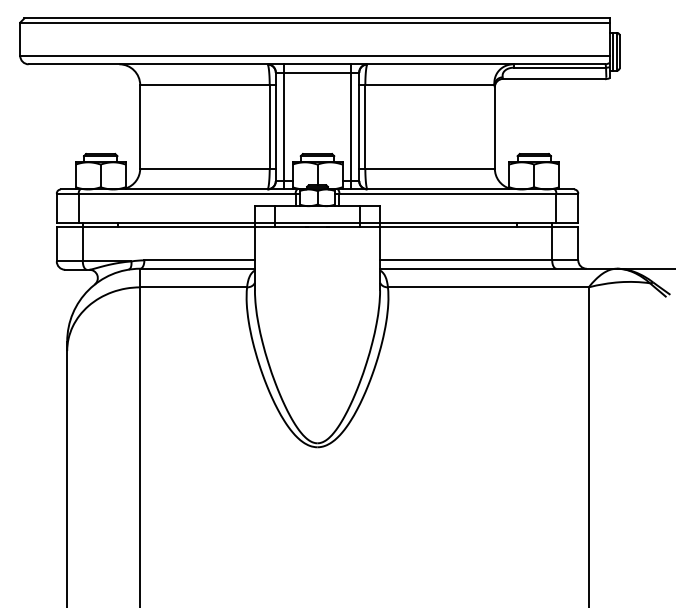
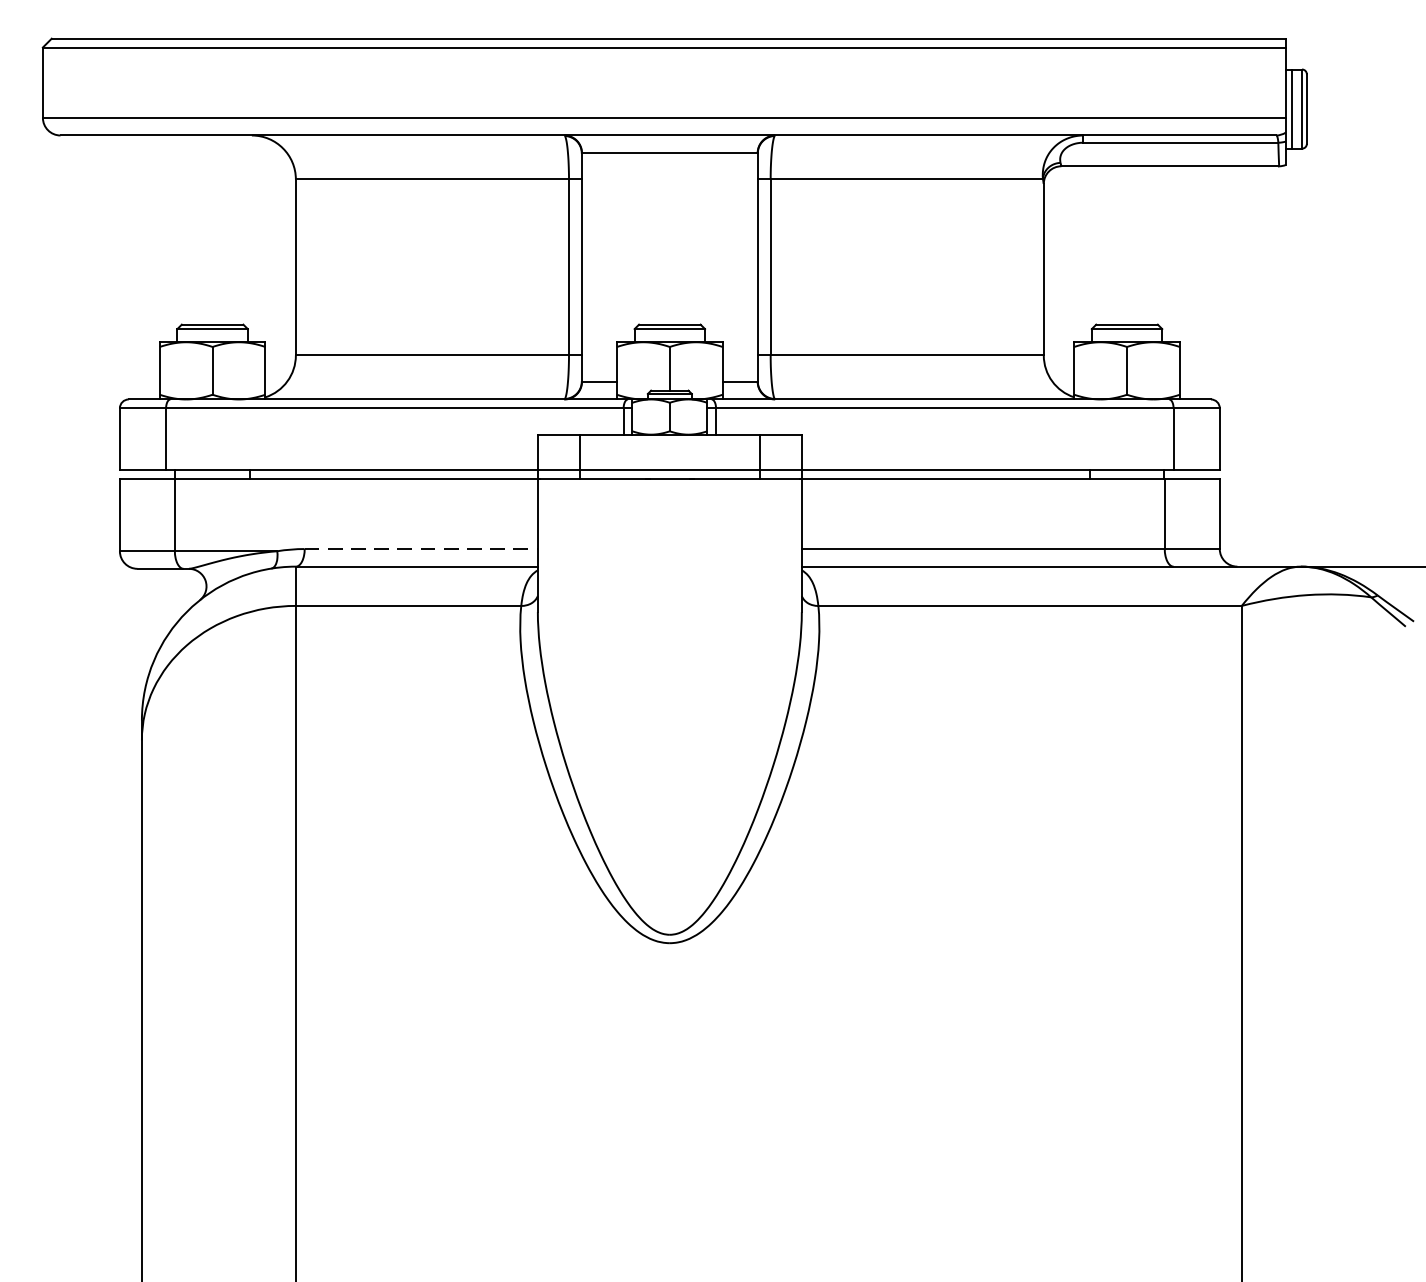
line: (284, 126) -> (600, 266), removed
line: (350, 126) -> (739, 266), removed
line: (200, 260) -> (423, 549), solid -> dashed

